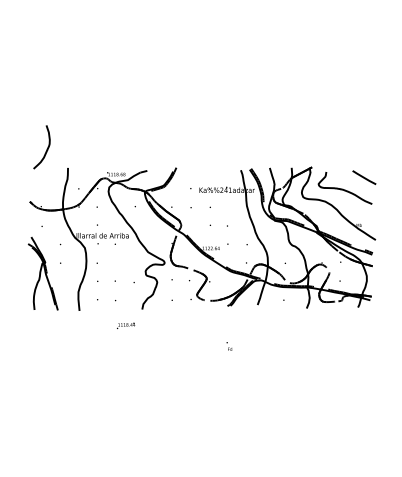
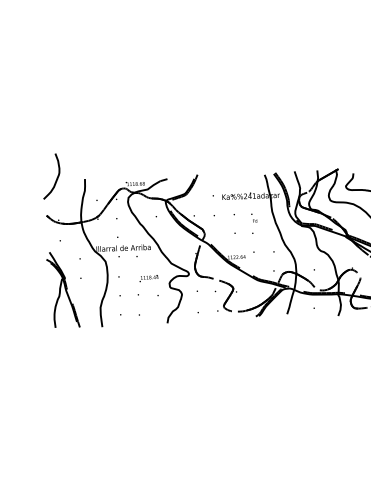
curve: (46, 149) -> (56, 178), moved
text: (126, 325) -> (149, 278), moved
text: (229, 346) -> (254, 218), moved

